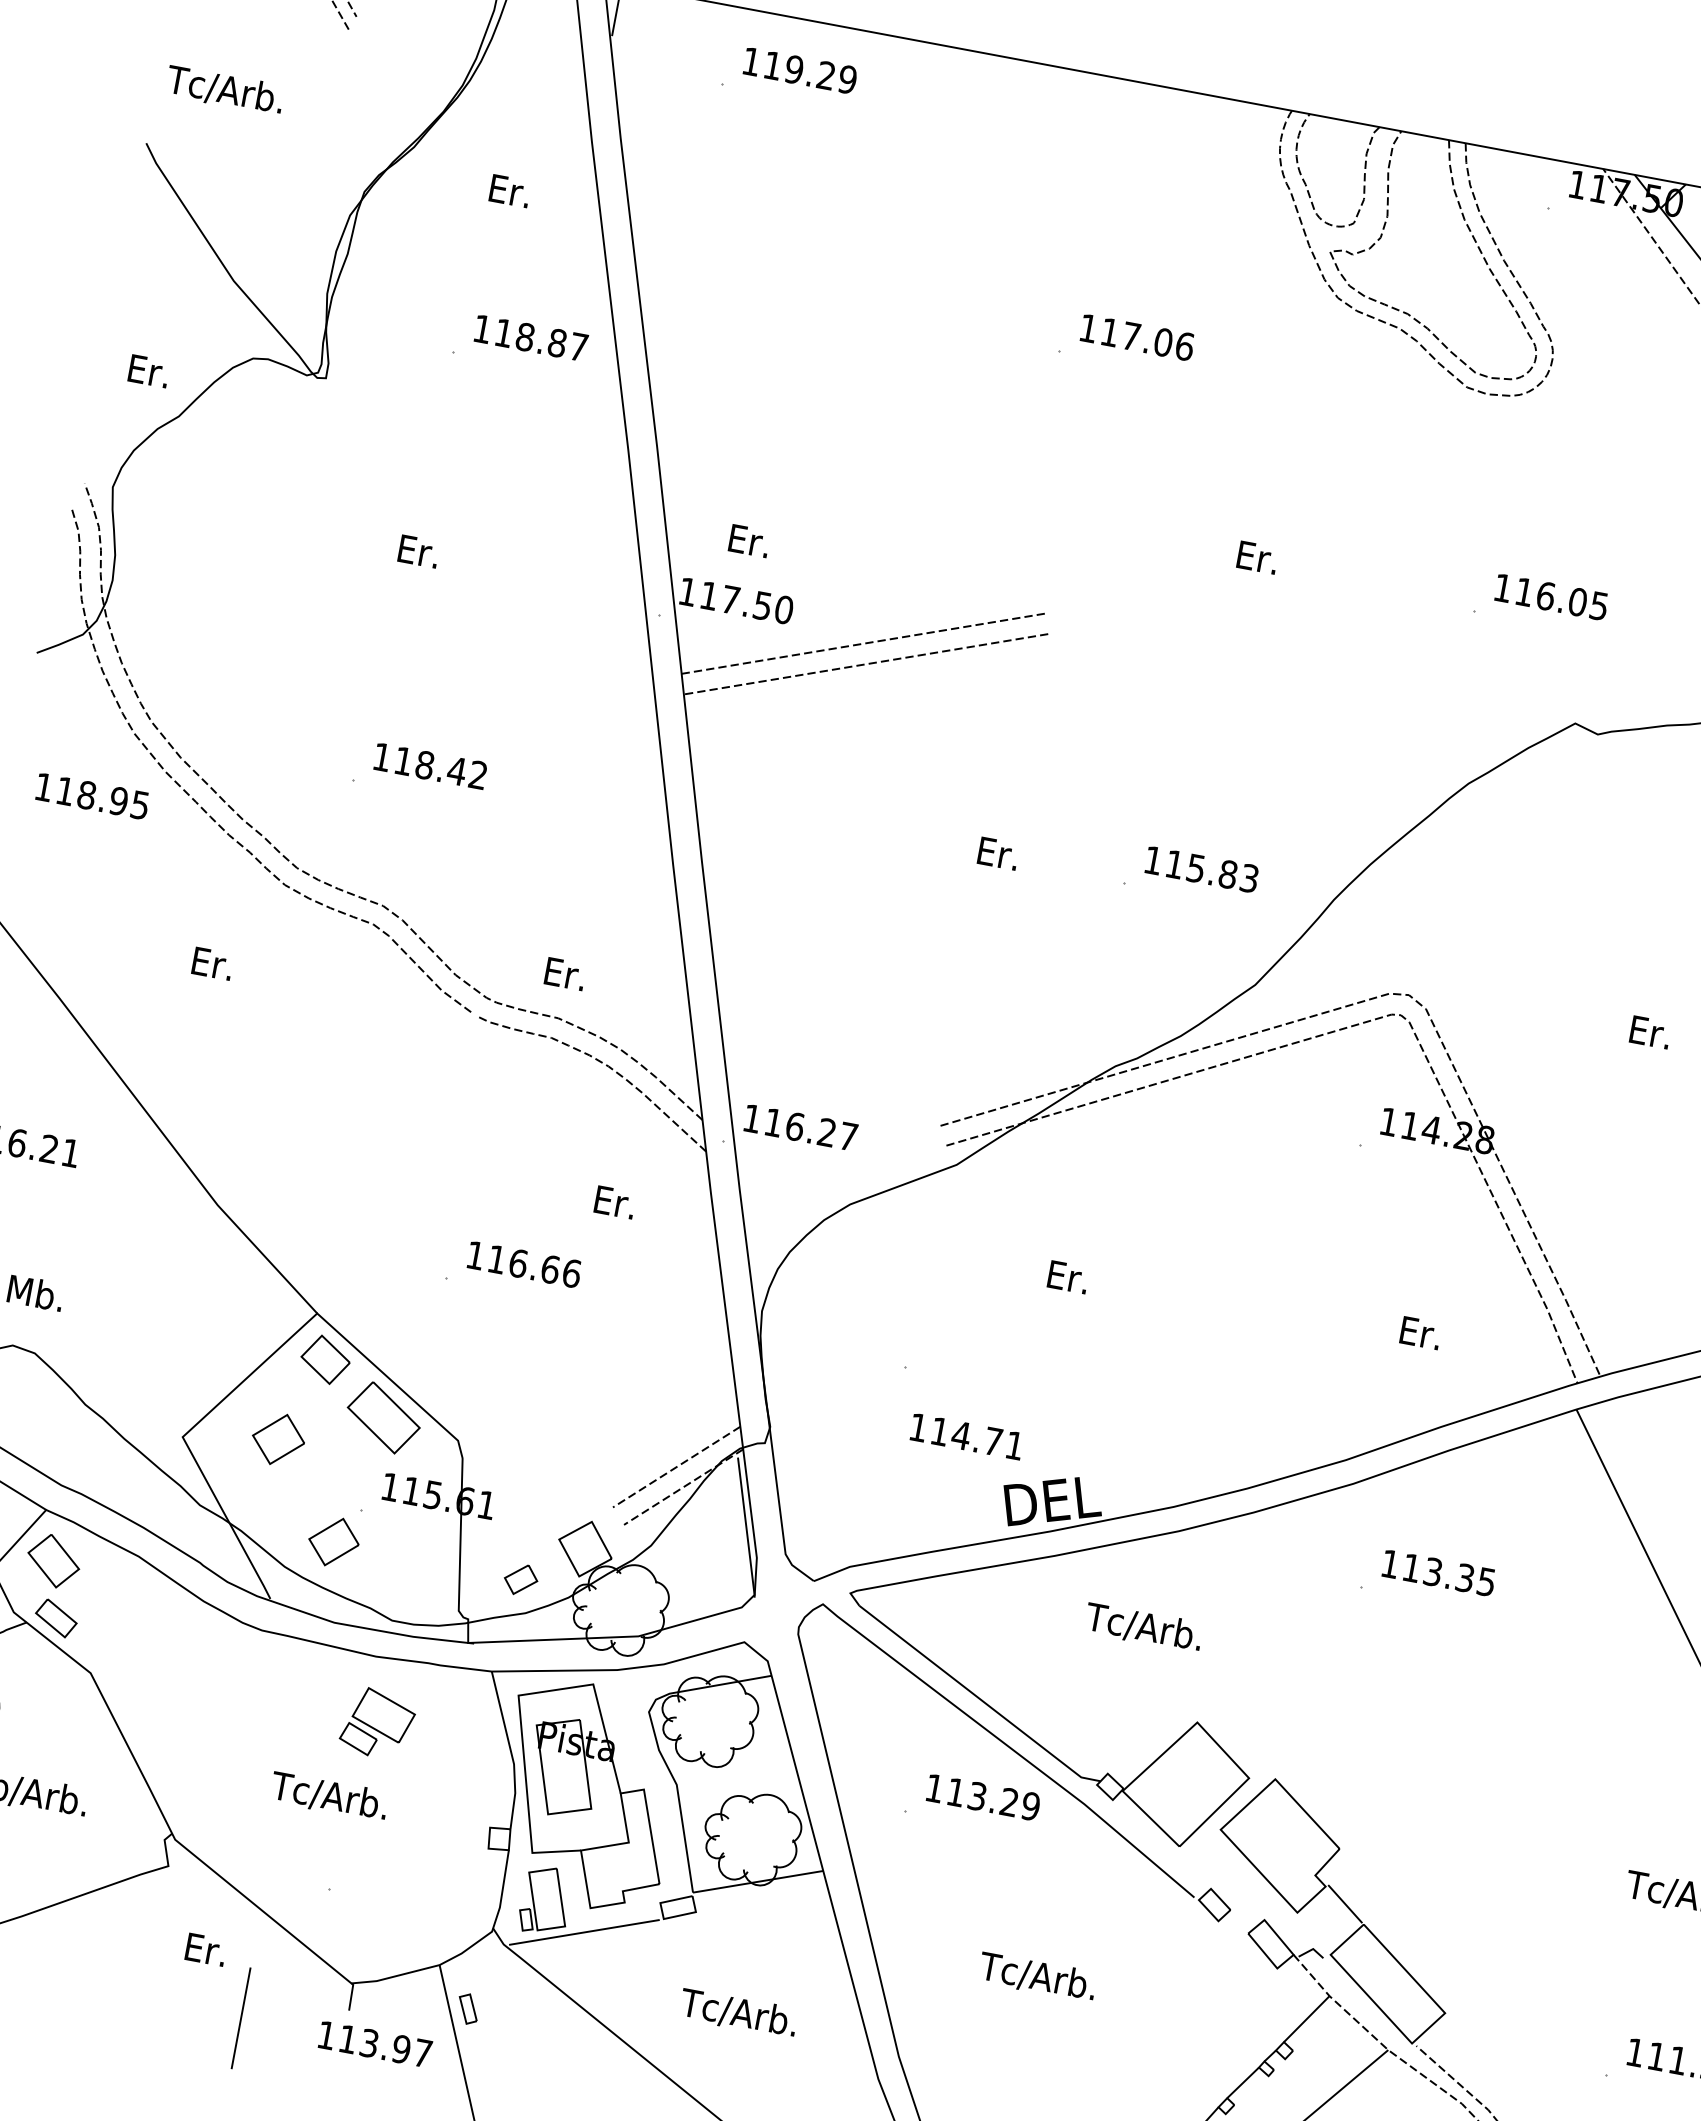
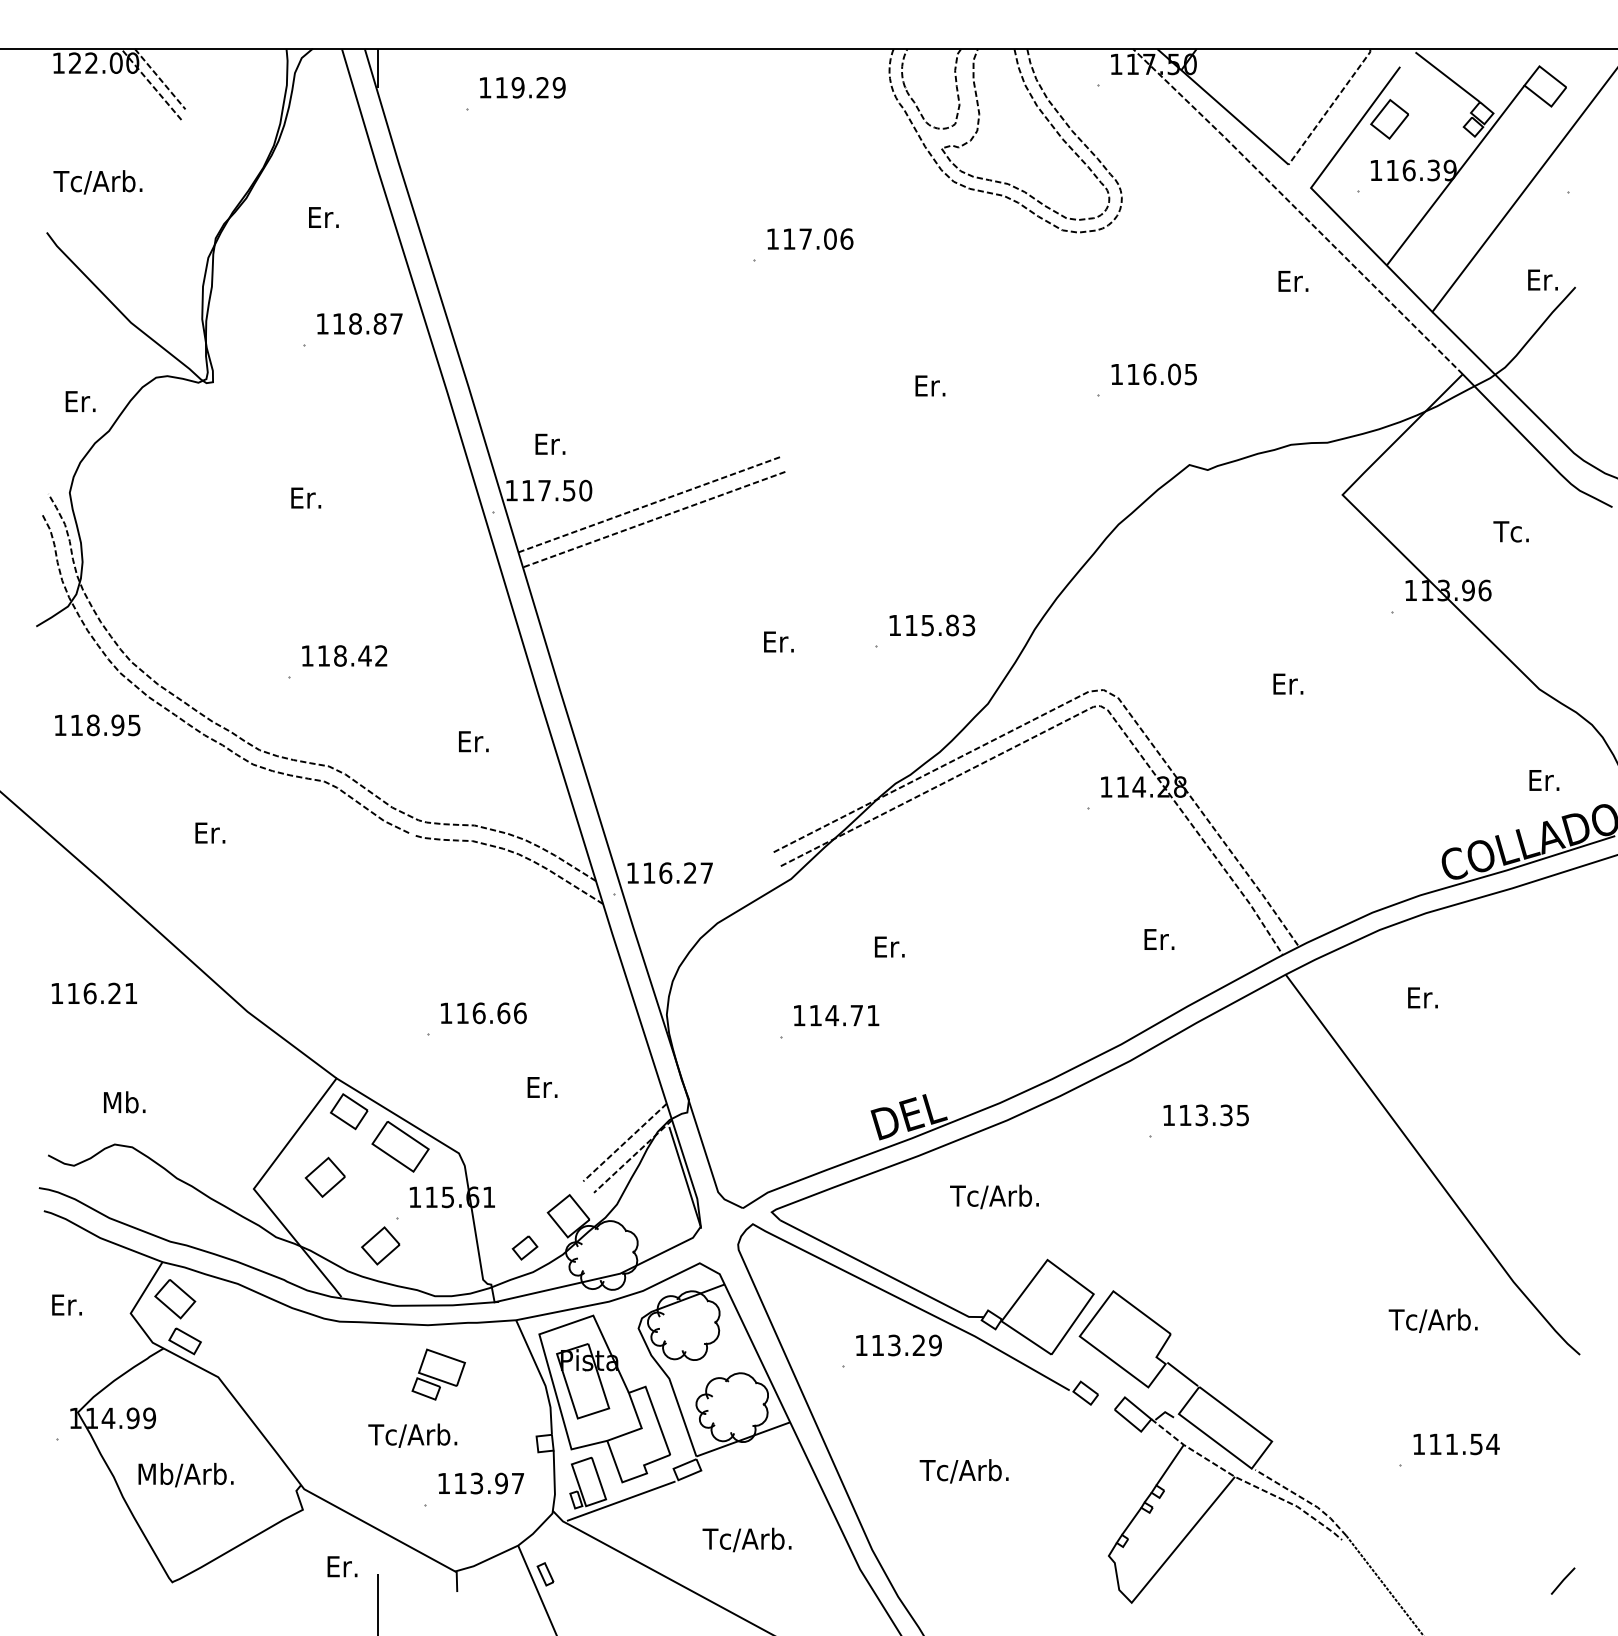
text: (565, 973) -> (473, 741), moved
text: (615, 1202) -> (542, 1087), moved
text: (966, 1436) -> (836, 1015), moved
text: (374, 2044) -> (480, 1483), moved

